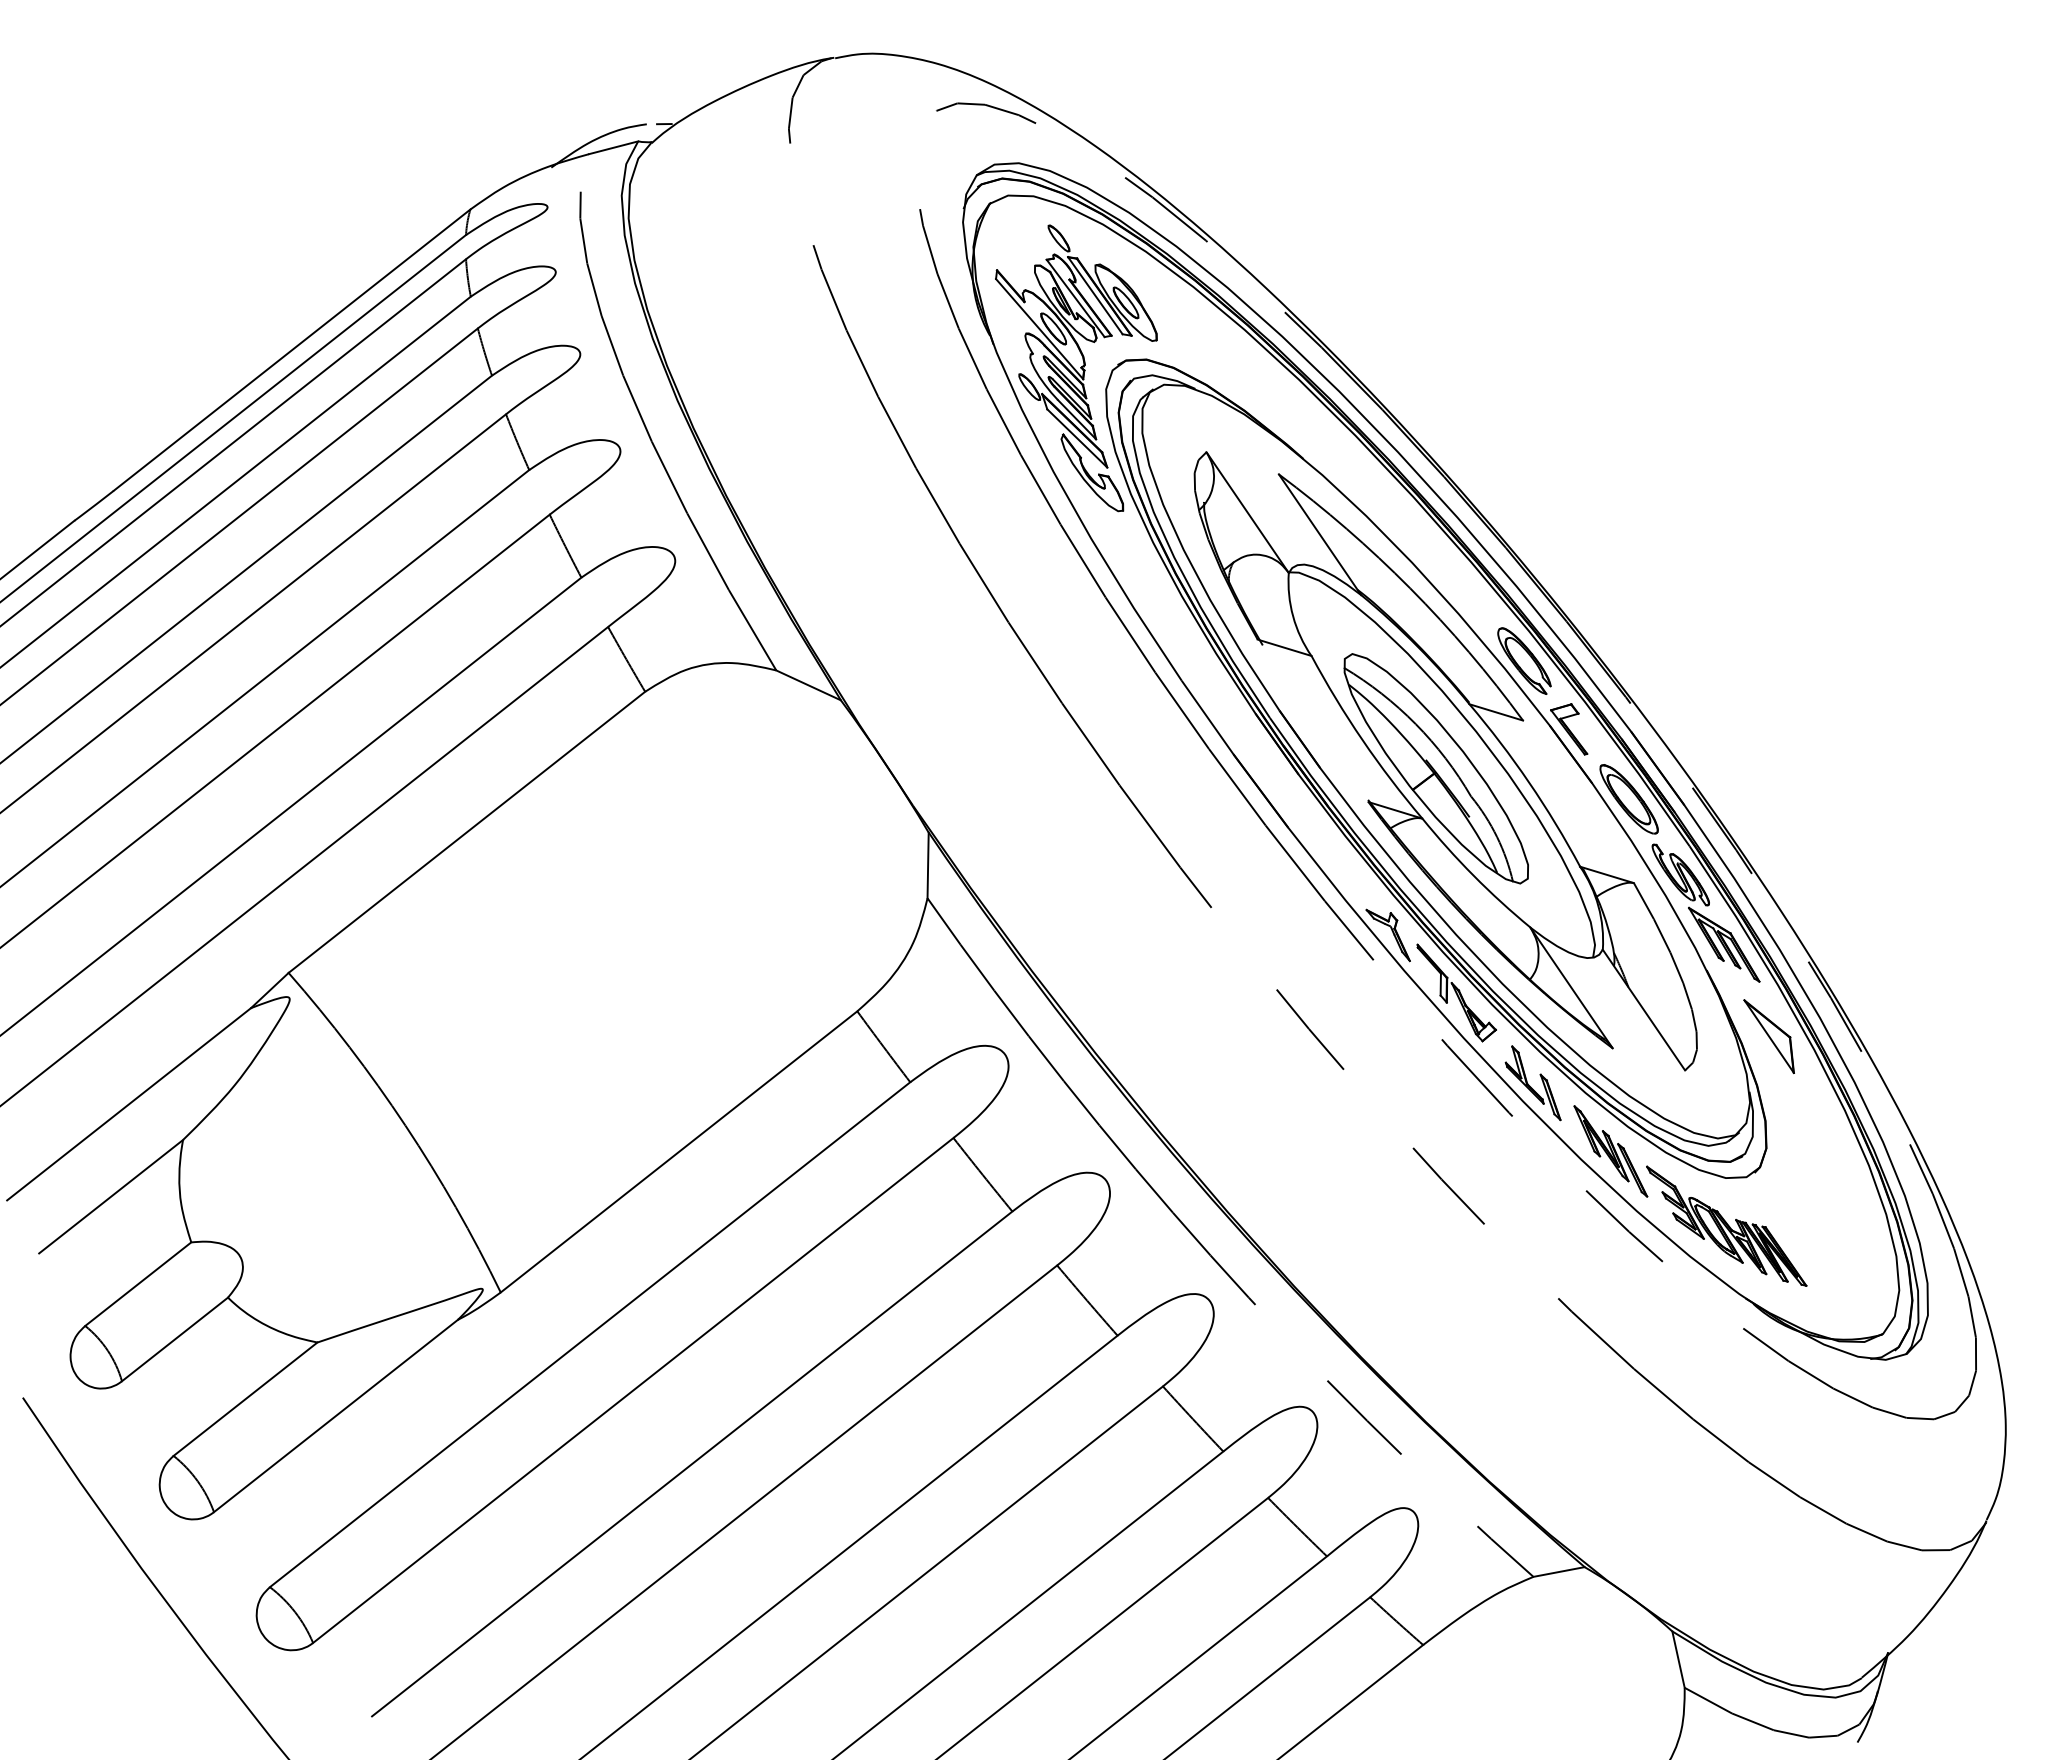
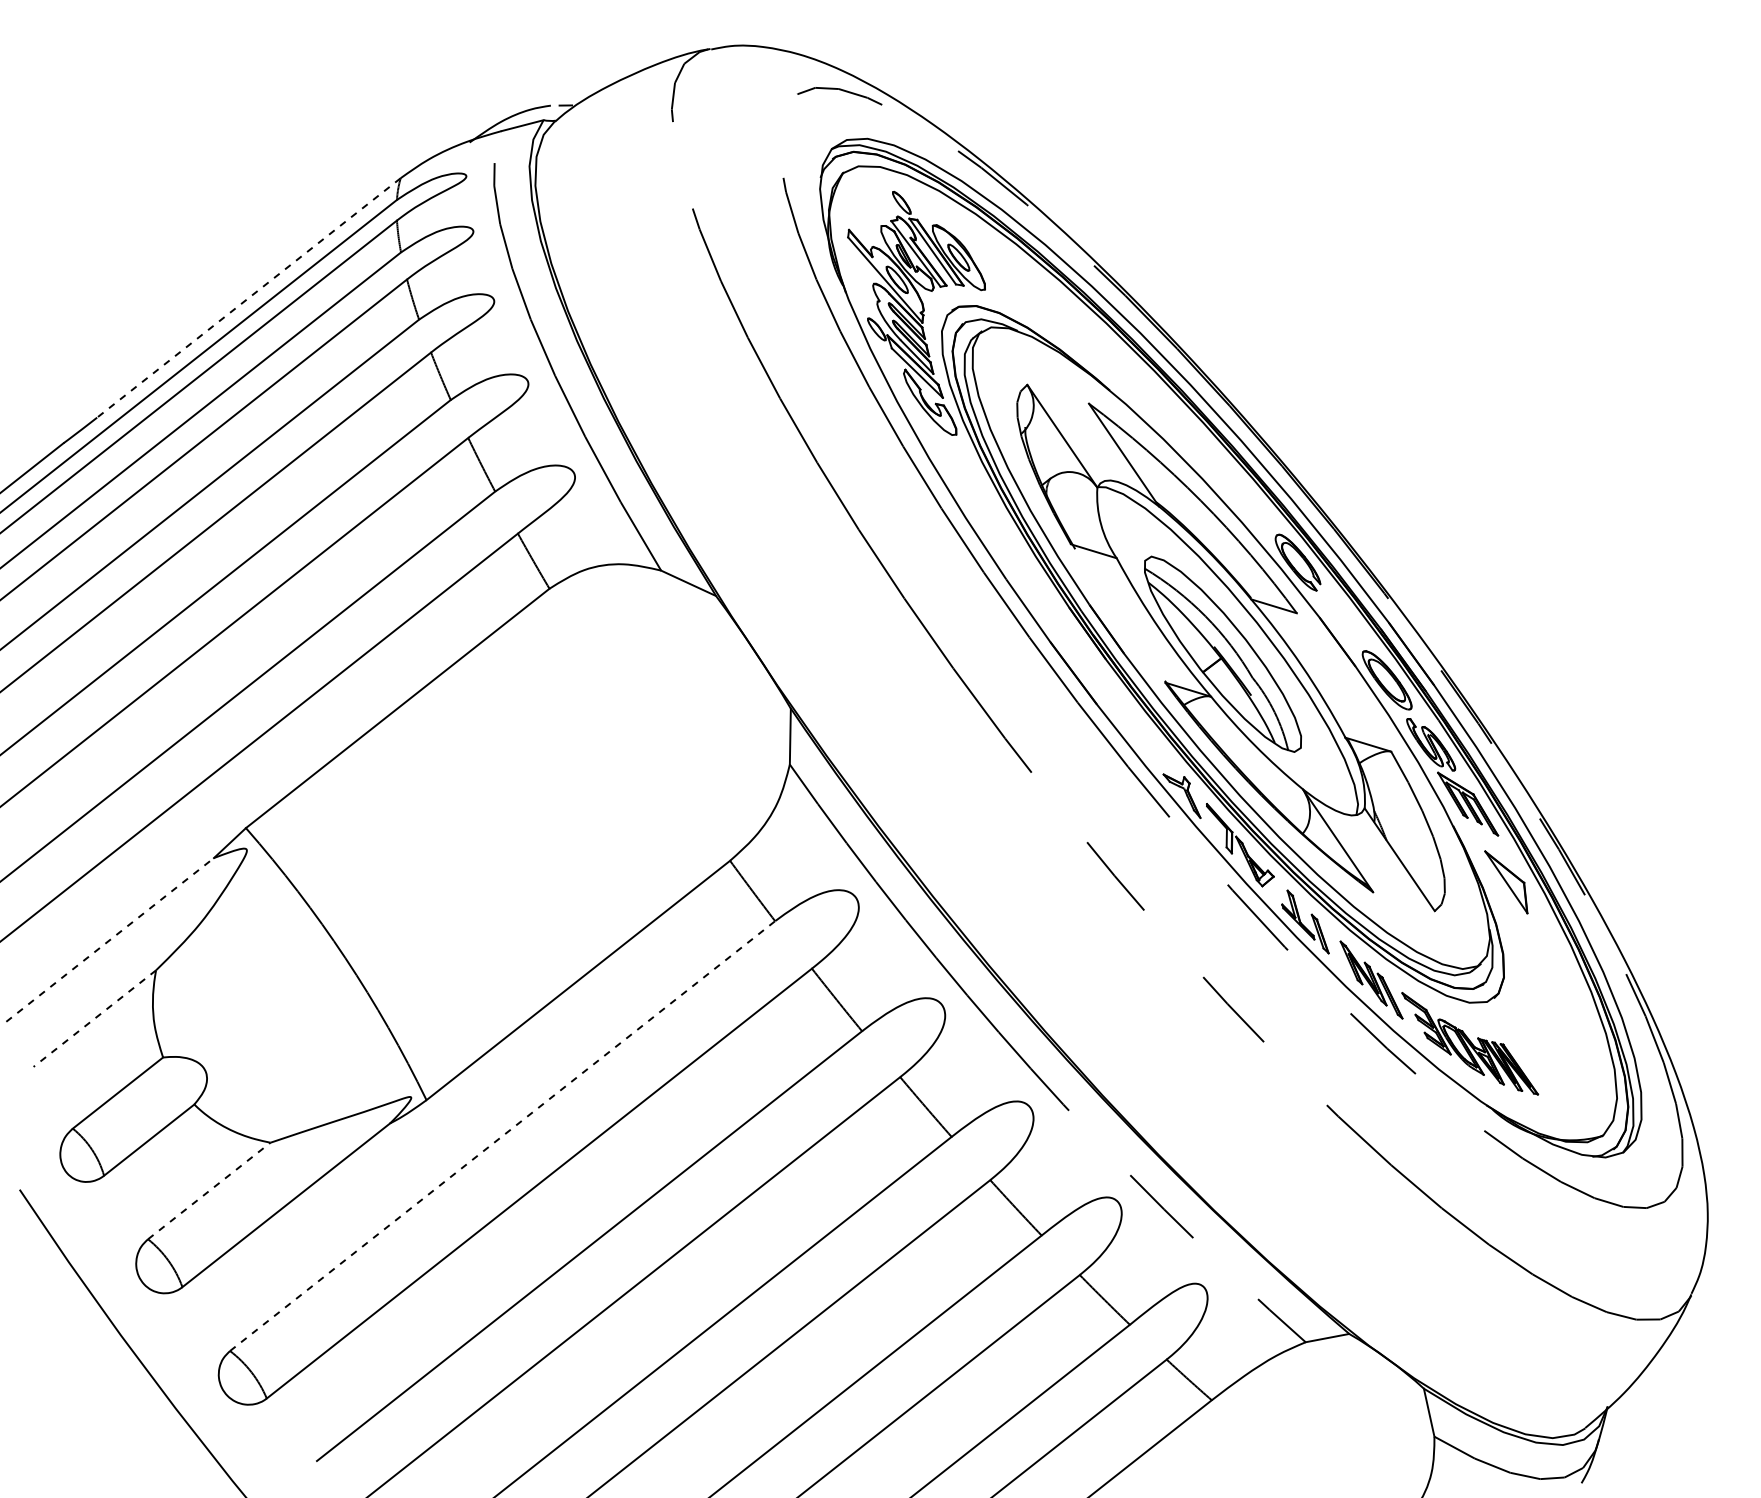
line: (291, 350) -> (248, 298), solid -> dashed
part: (1569, 729) -> (1336, 620), removed
line: (129, 1103) -> (110, 939), solid -> dashed
line: (111, 1196) -> (95, 1018), solid -> dashed
line: (590, 1334) -> (502, 1135), solid -> dashed
line: (245, 1399) -> (209, 1191), solid -> dashed

